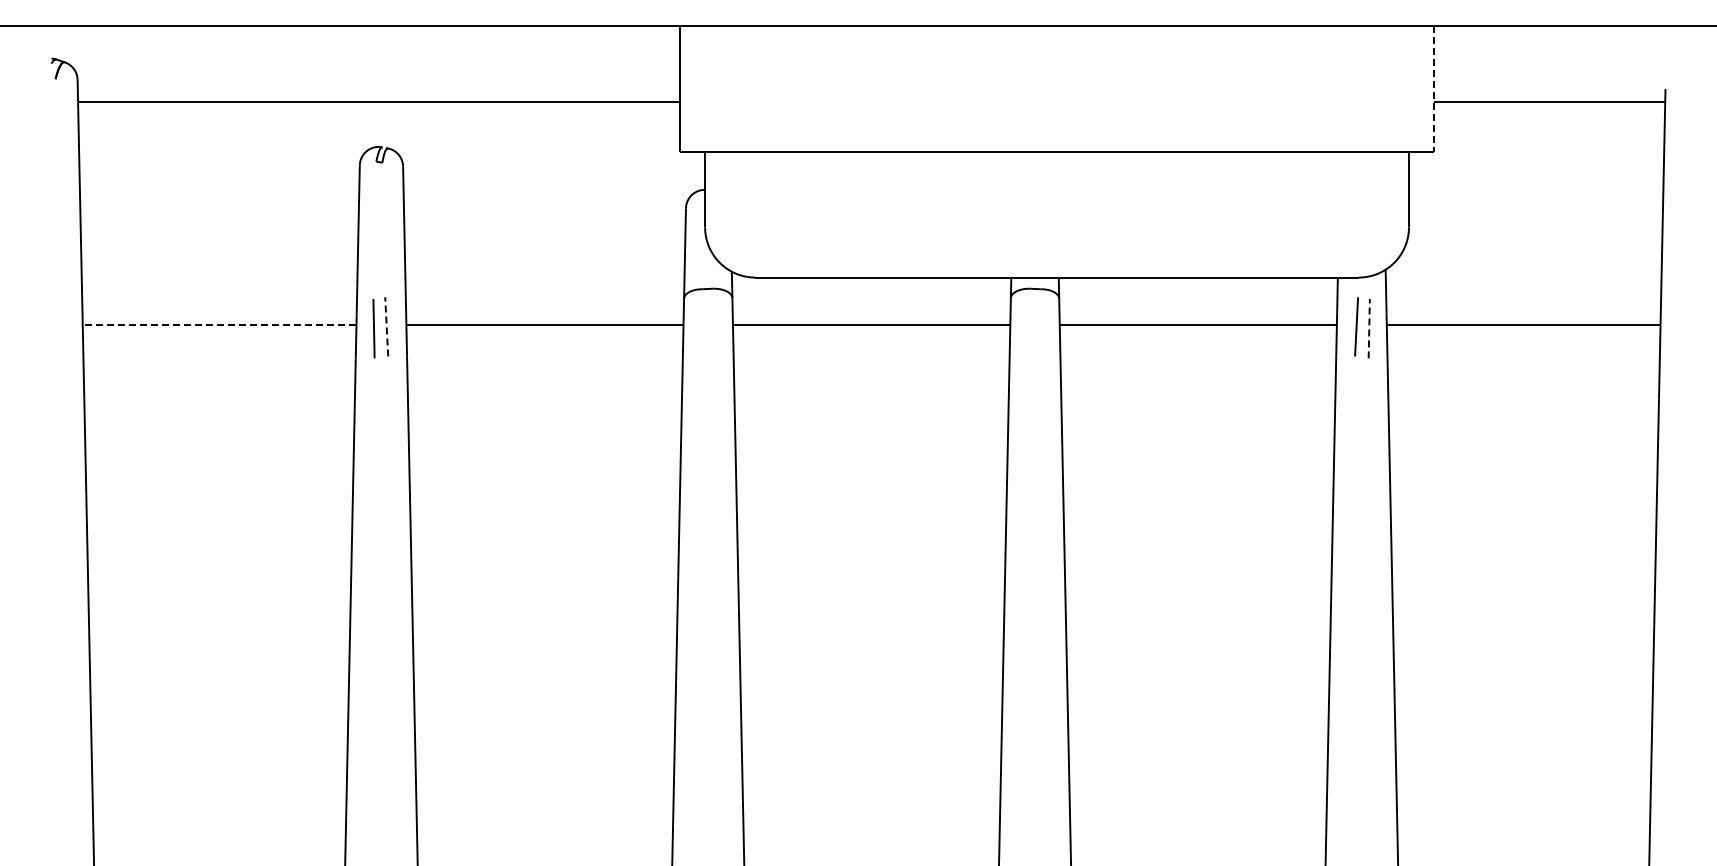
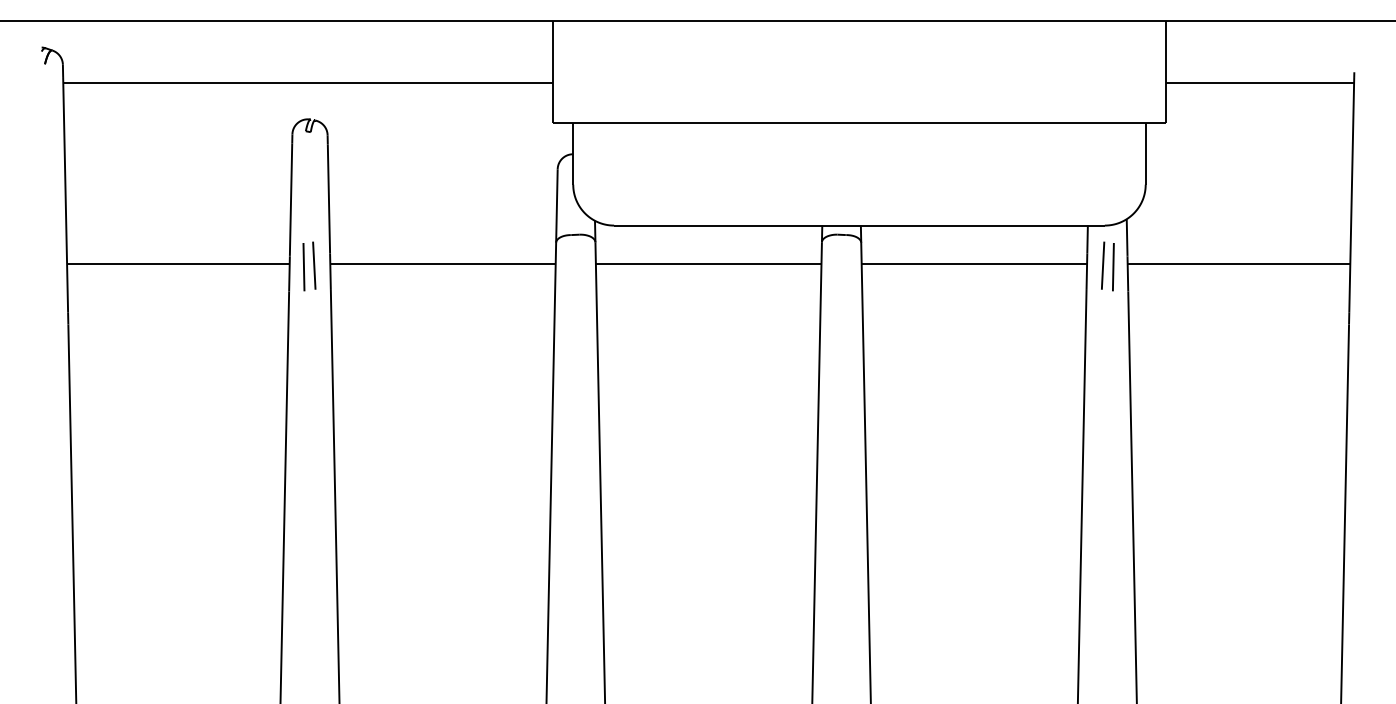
line: (1434, 89) -> (1166, 72), dashed -> solid
line: (219, 324) -> (178, 263), dashed -> solid
line: (386, 326) -> (314, 265), dashed -> solid
line: (1369, 328) -> (1113, 267), dashed -> solid

